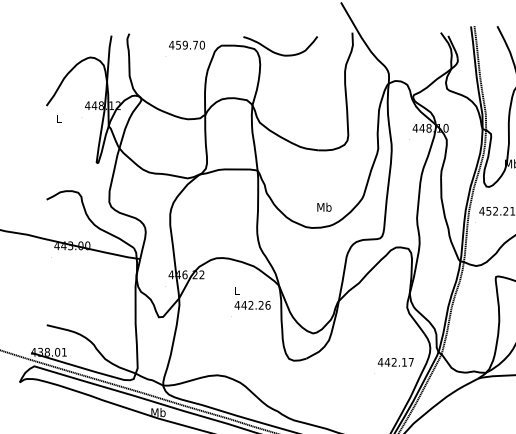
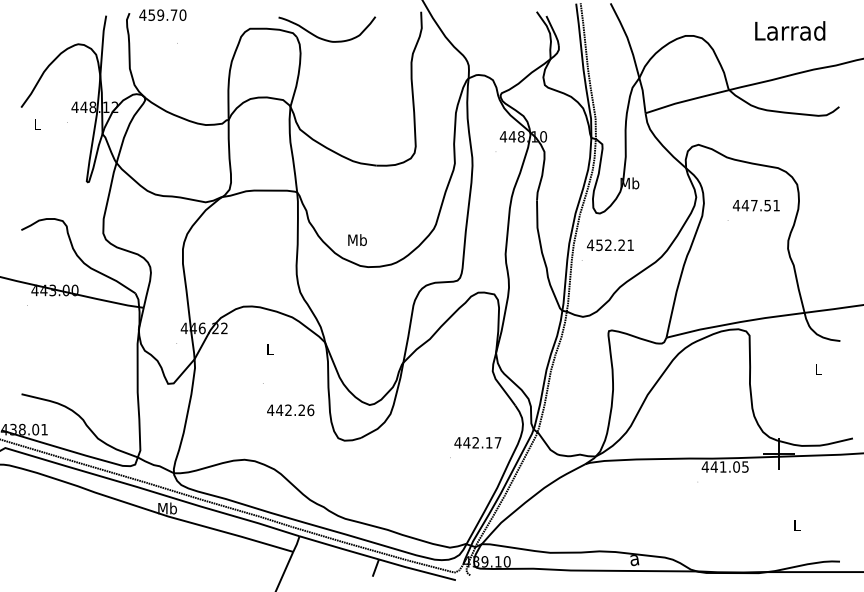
text: (186, 44) -> (162, 14), moved
text: (324, 206) -> (357, 239), moved
text: (252, 305) -> (290, 410), moved

